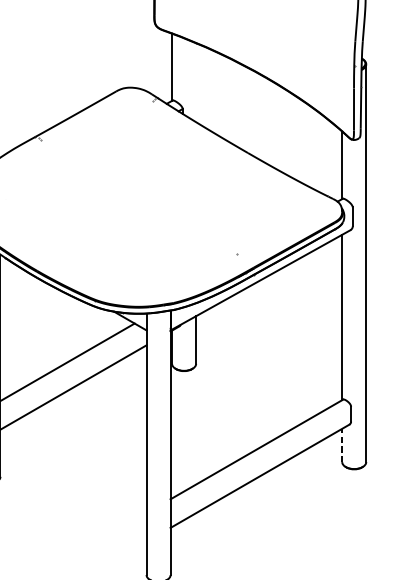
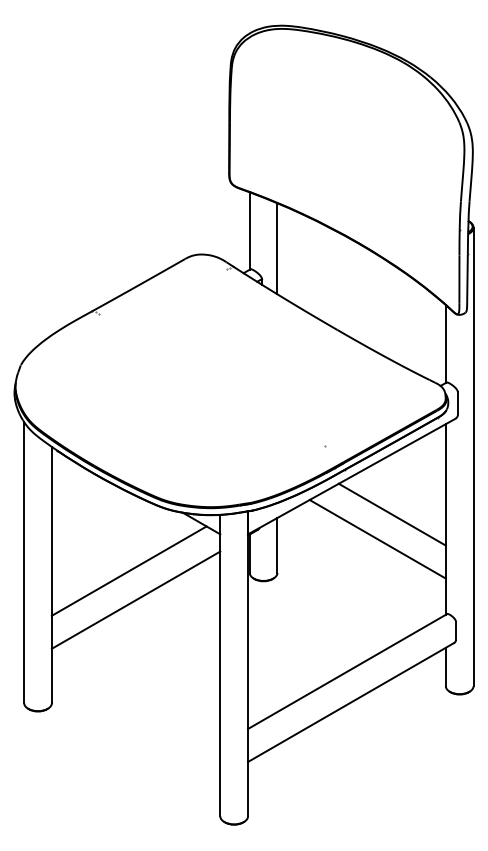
line: (196, 82) -> (277, 248), added
line: (295, 313) -> (391, 514), added
line: (282, 334) -> (377, 539), added
line: (341, 445) -> (445, 666), dashed -> solid

